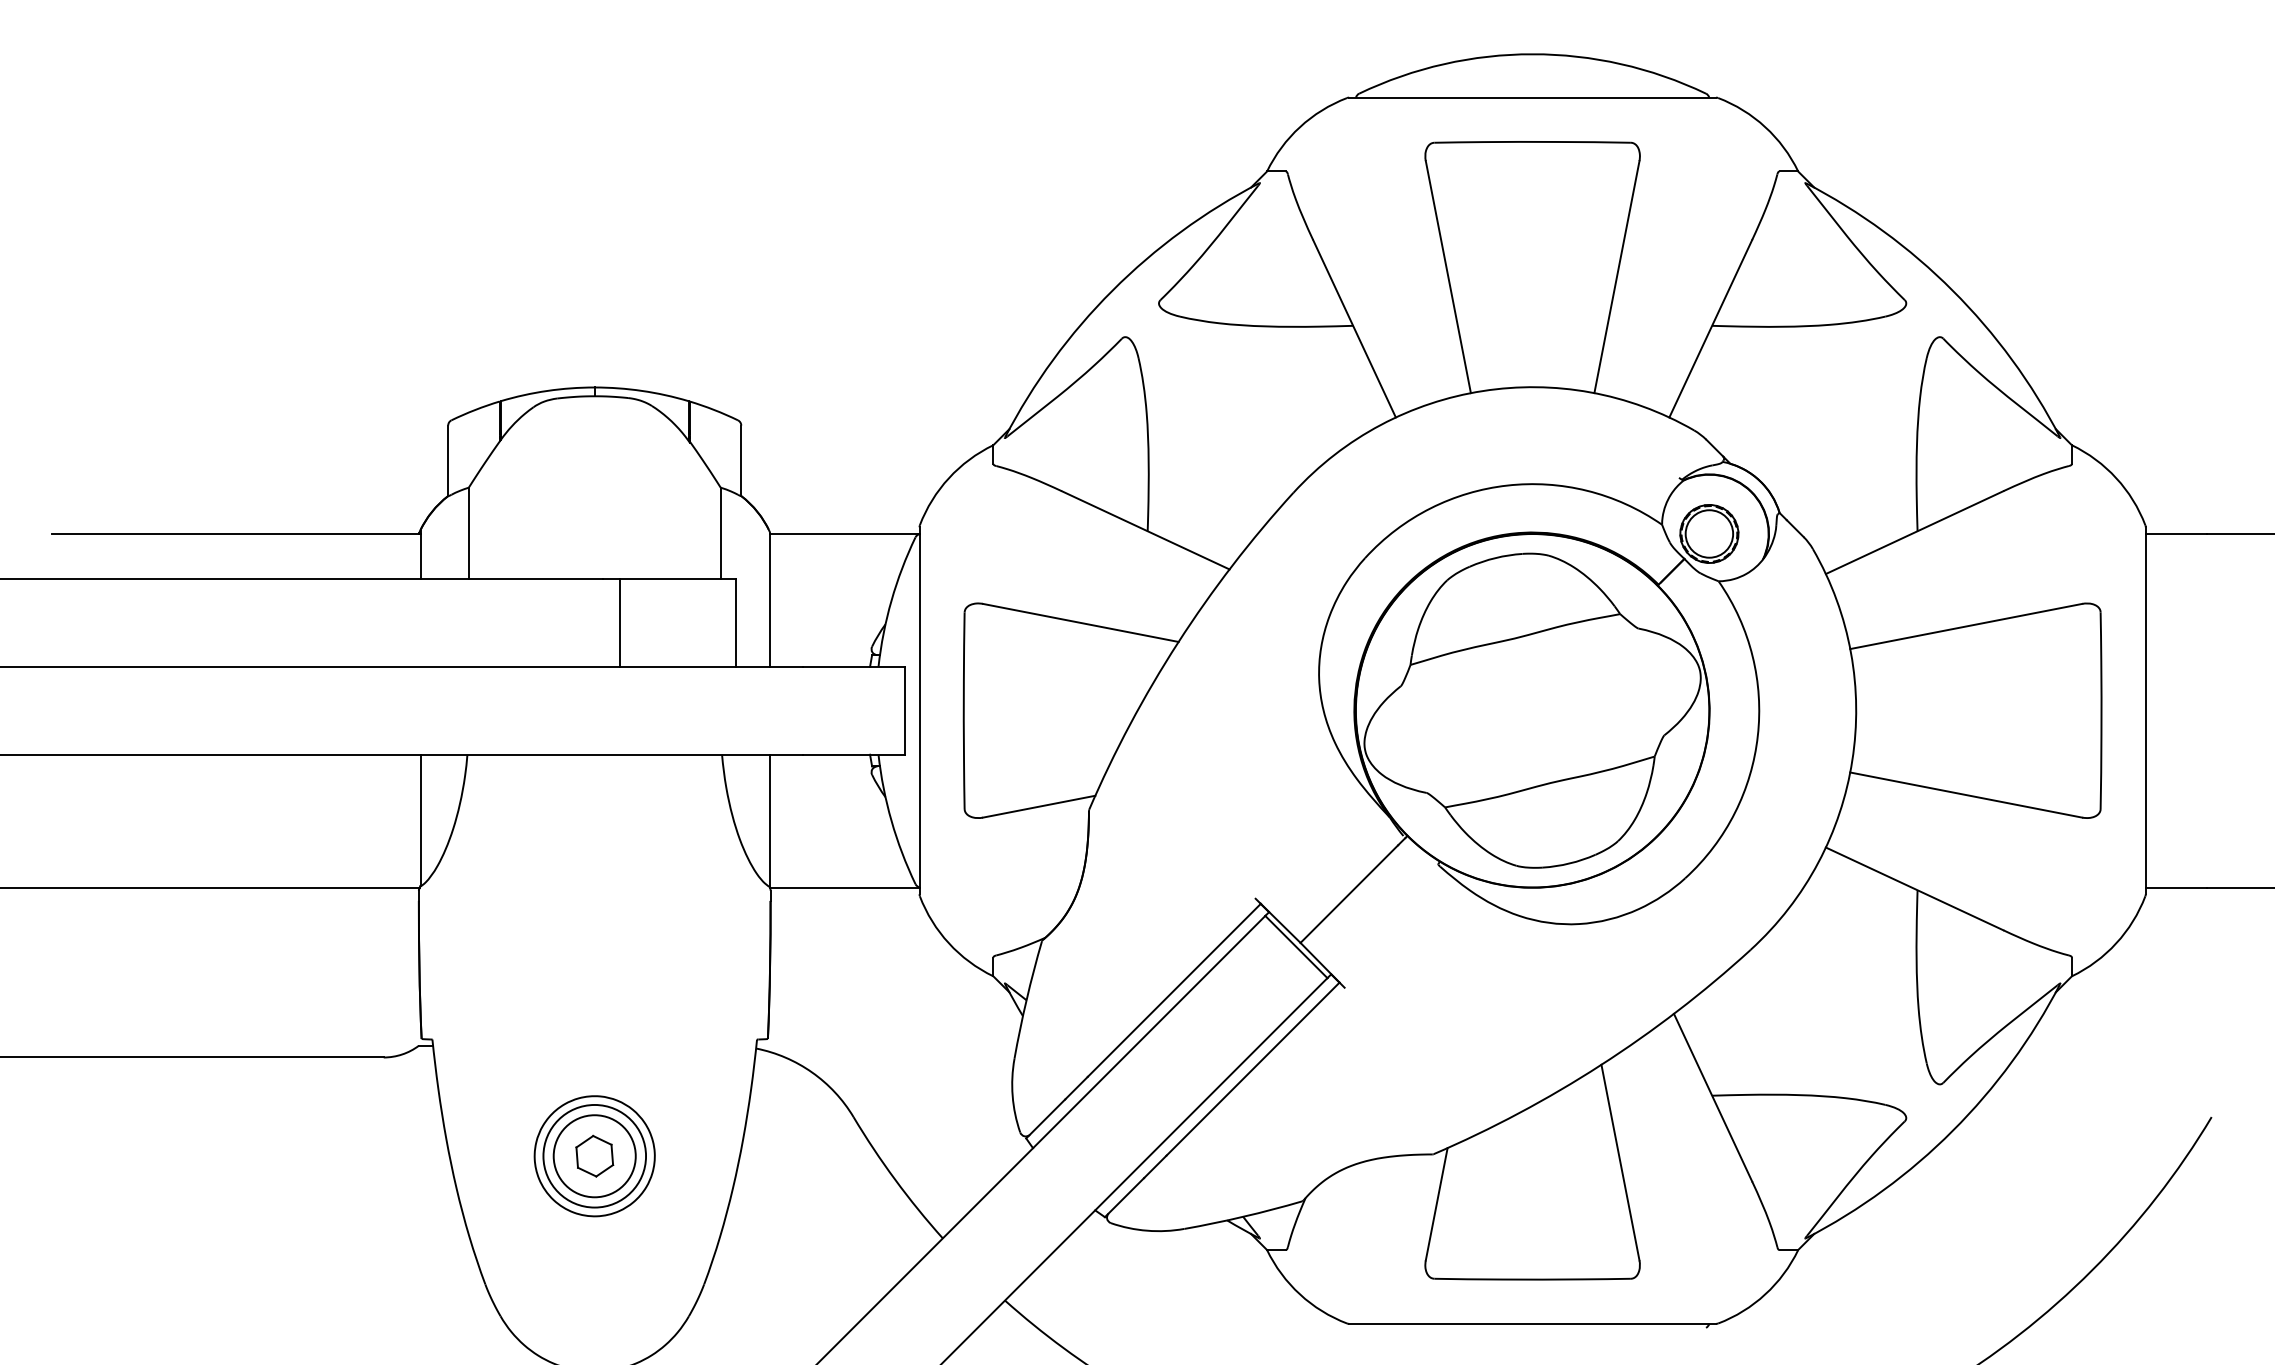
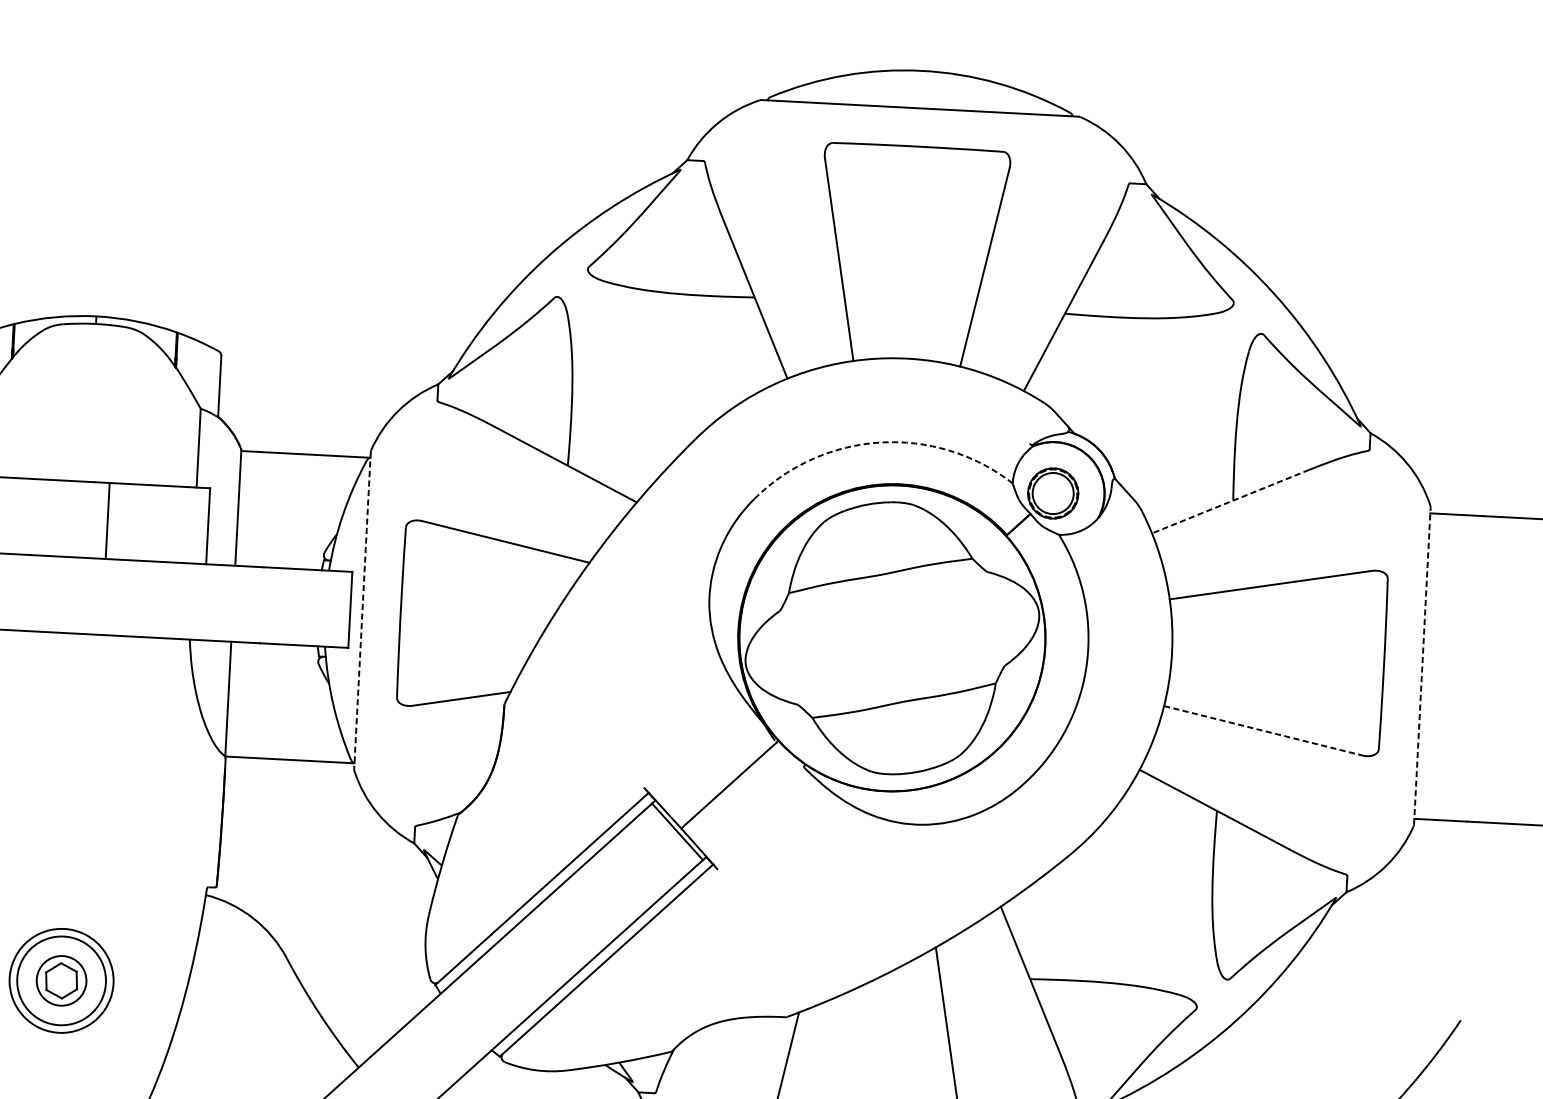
arc: (1507, 485) -> (880, 442), solid -> dashed
line: (1914, 532) -> (1230, 501), solid -> dashed
line: (2145, 710) -> (1422, 665), solid -> dashed
line: (919, 711) -> (362, 611), solid -> dashed
line: (1966, 795) -> (1263, 731), solid -> dashed
circle: (594, 1156) -> (61, 981), size x0.7

